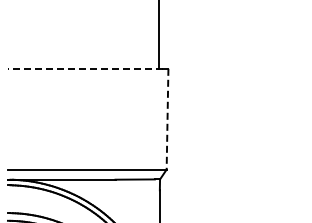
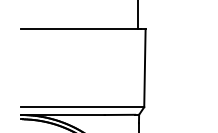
line: (84, 68) -> (80, 28), dashed -> solid
line: (167, 119) -> (144, 68), dashed -> solid

